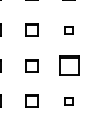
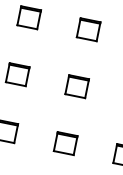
part: (68, 29) -> (87, 28), size x1.67
part: (68, 65) -> (76, 85), size x0.62
part: (68, 100) -> (64, 141), size x1.67

